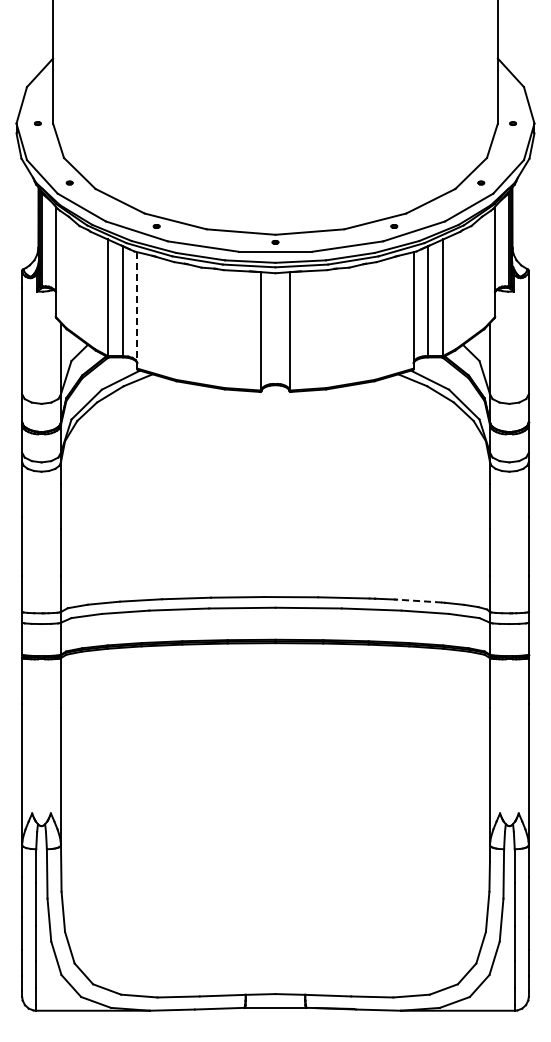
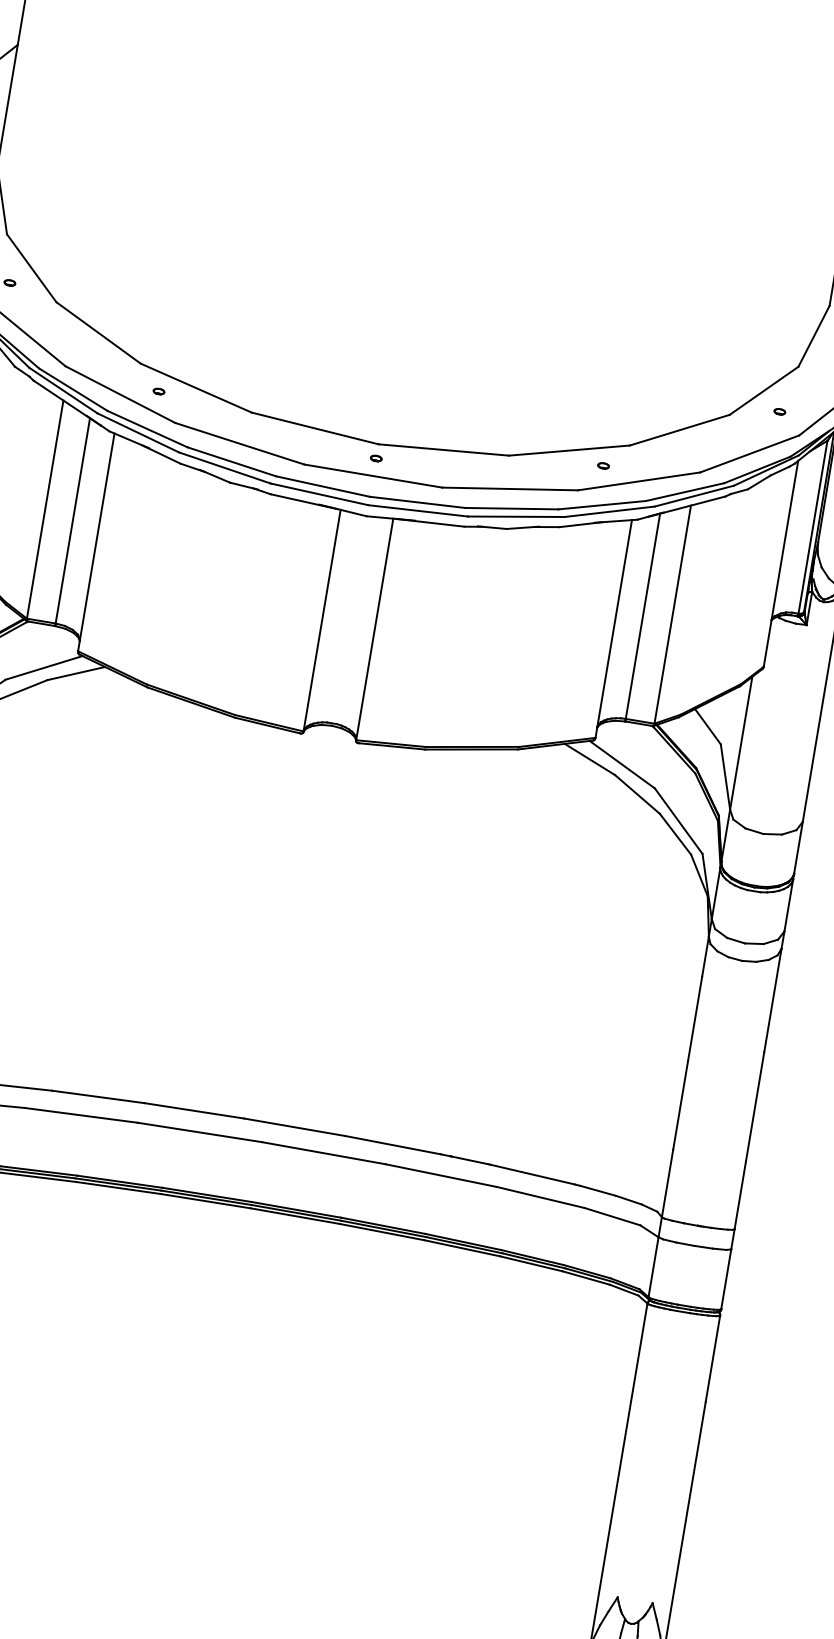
line: (137, 310) -> (96, 542), dashed -> solid
line: (419, 601) -> (533, 1175), dashed -> solid

